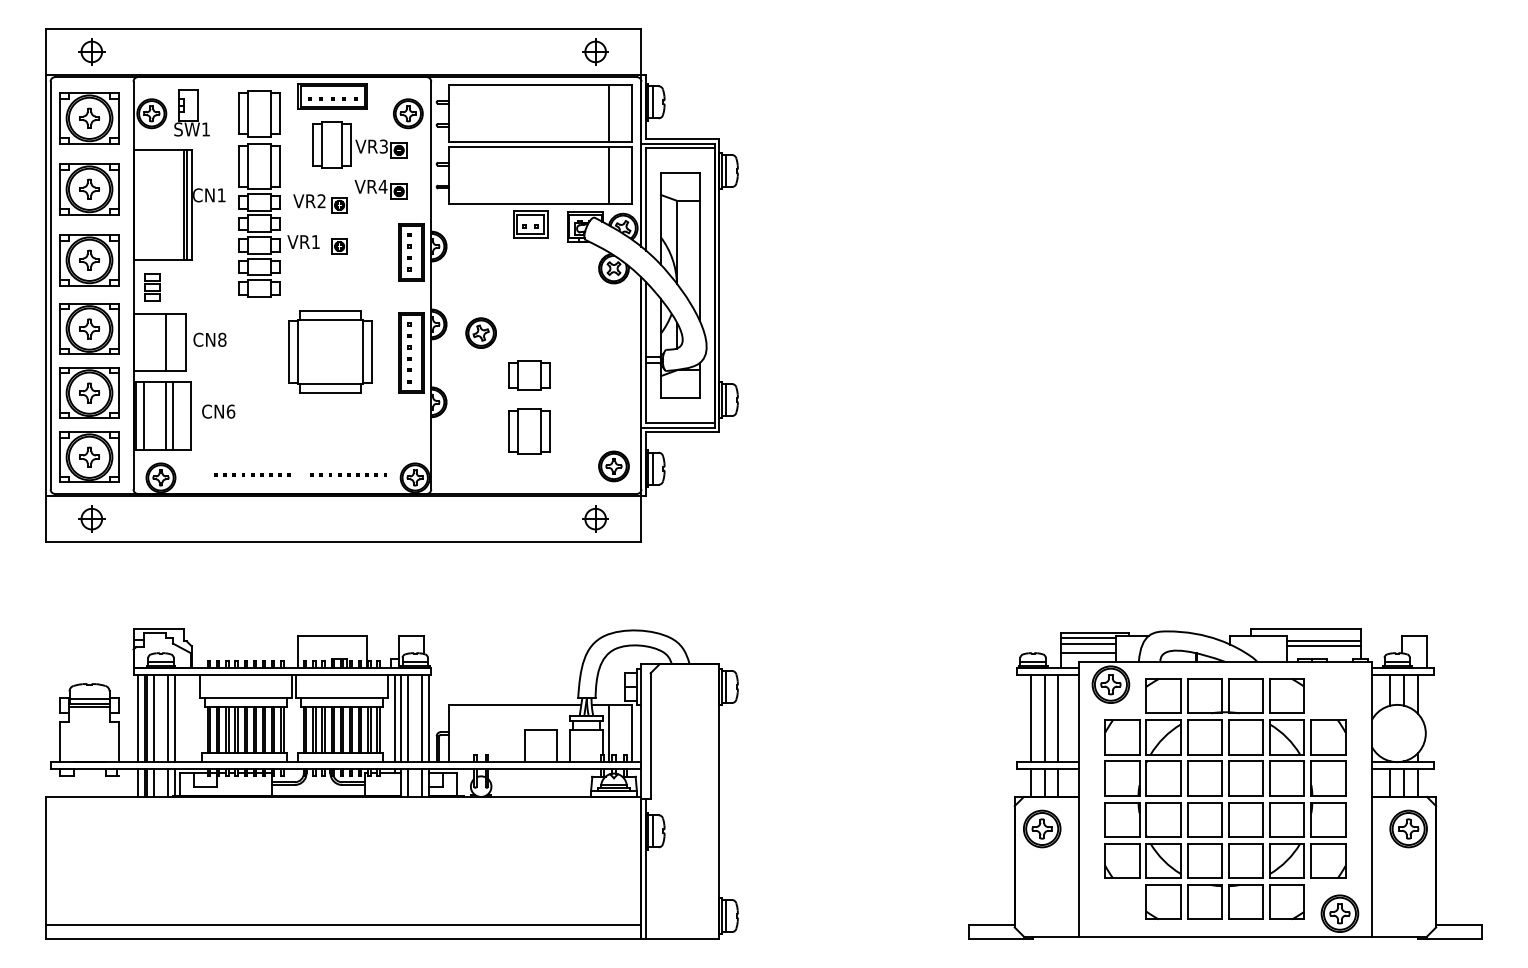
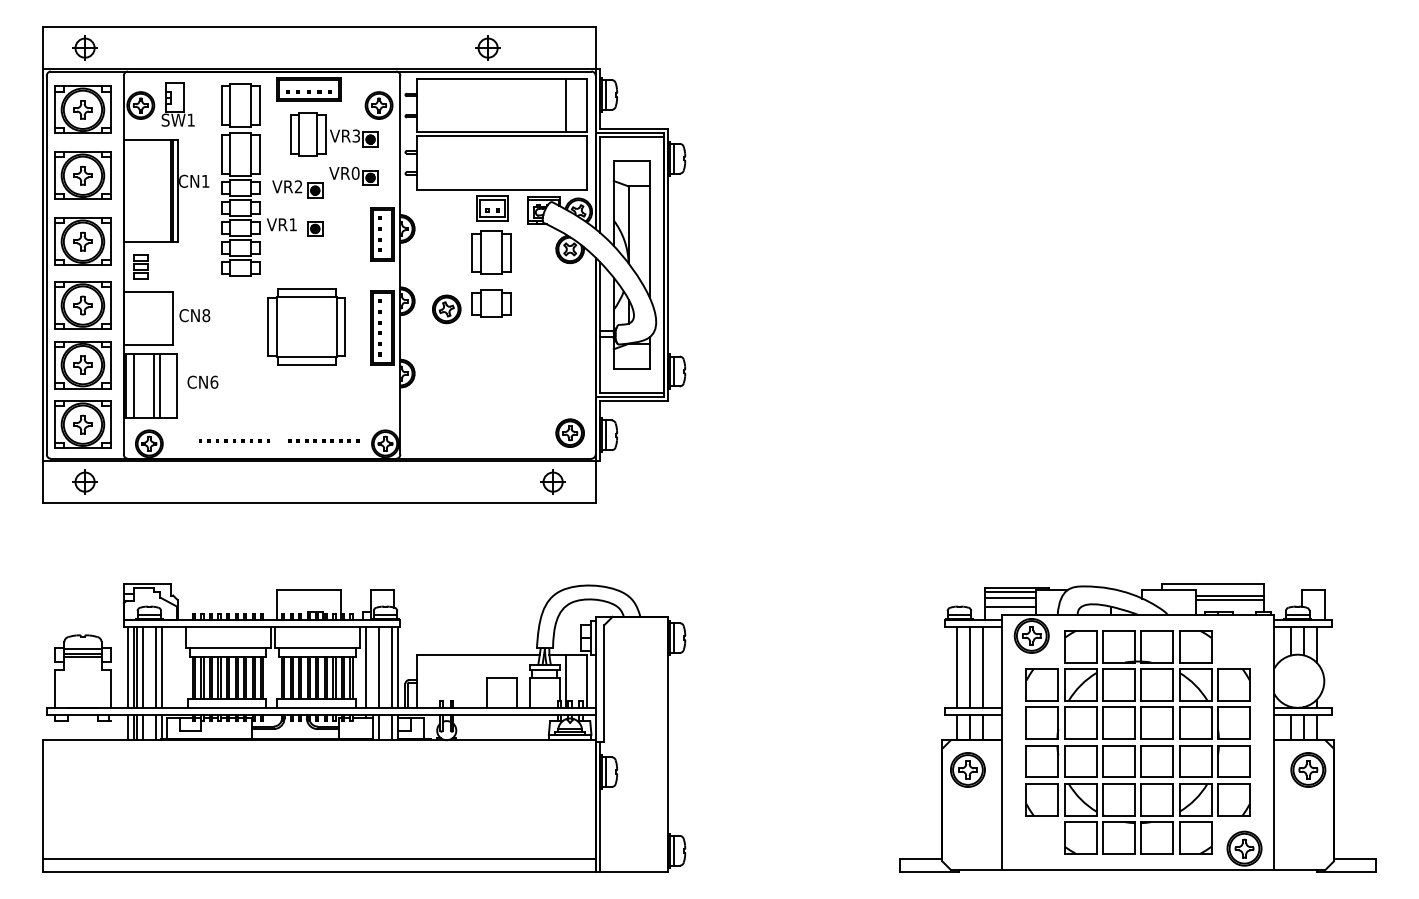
part: (594, 51) -> (487, 47), moved
line: (608, 175) -> (565, 162), removed
text: (382, 185) -> (355, 172), VR4 -> VR0
line: (165, 341) -> (153, 317), removed
part: (529, 375) -> (491, 303), moved
part: (529, 431) -> (491, 252), moved
line: (401, 718) -> (372, 667), removed

